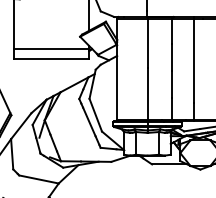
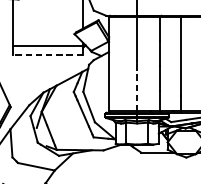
line: (51, 59) -> (48, 55), solid -> dashed
line: (147, 93) -> (137, 86), solid -> dashed

